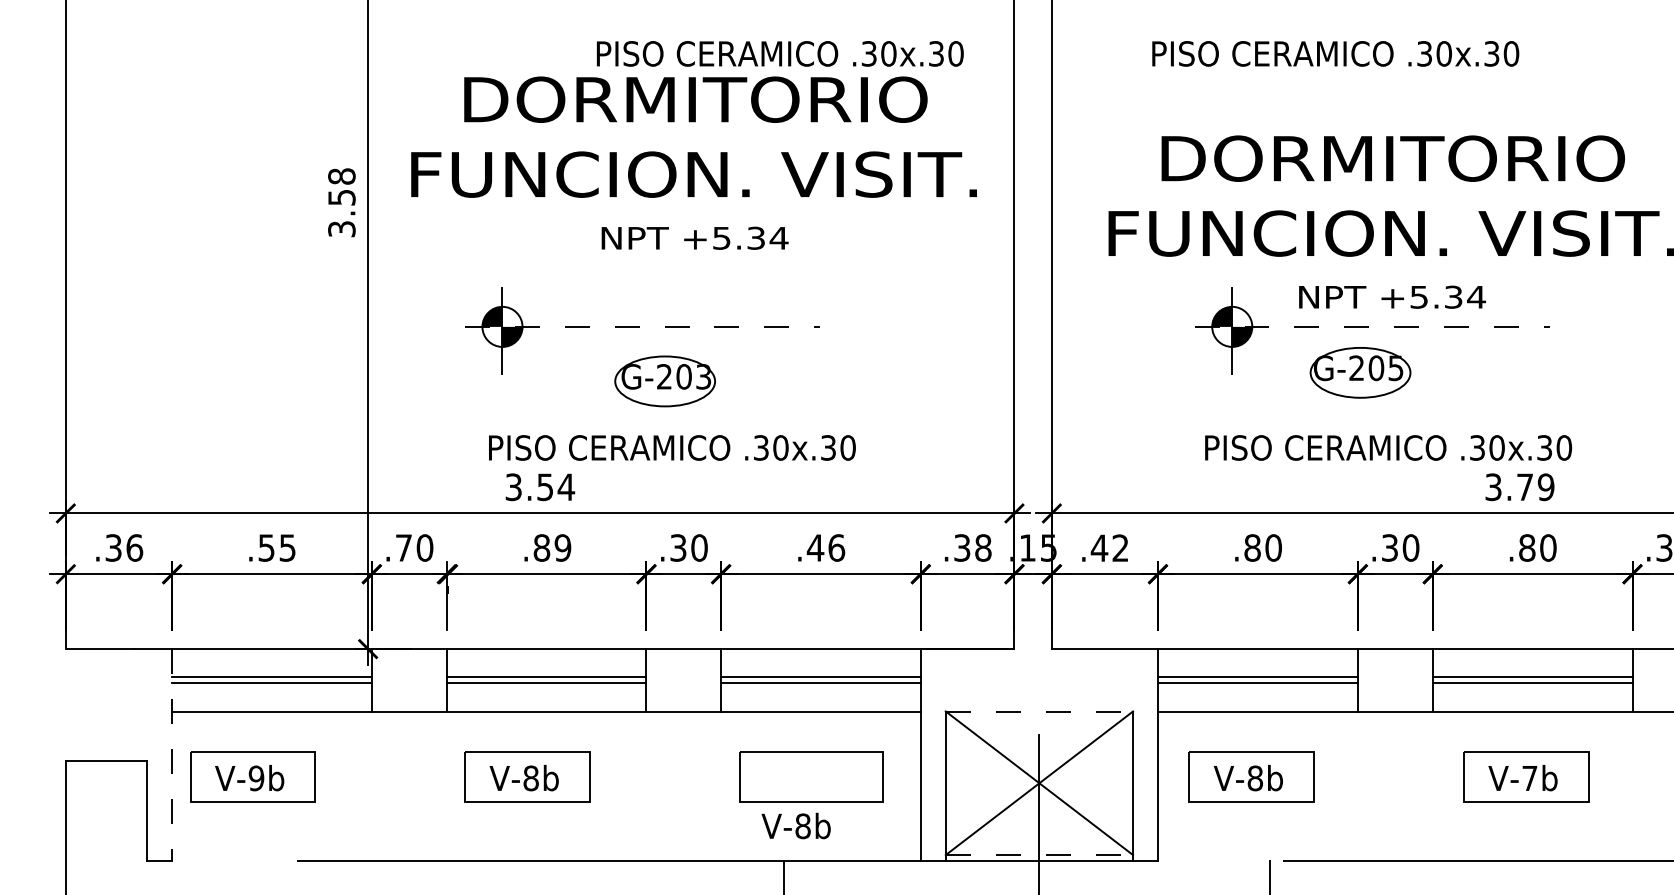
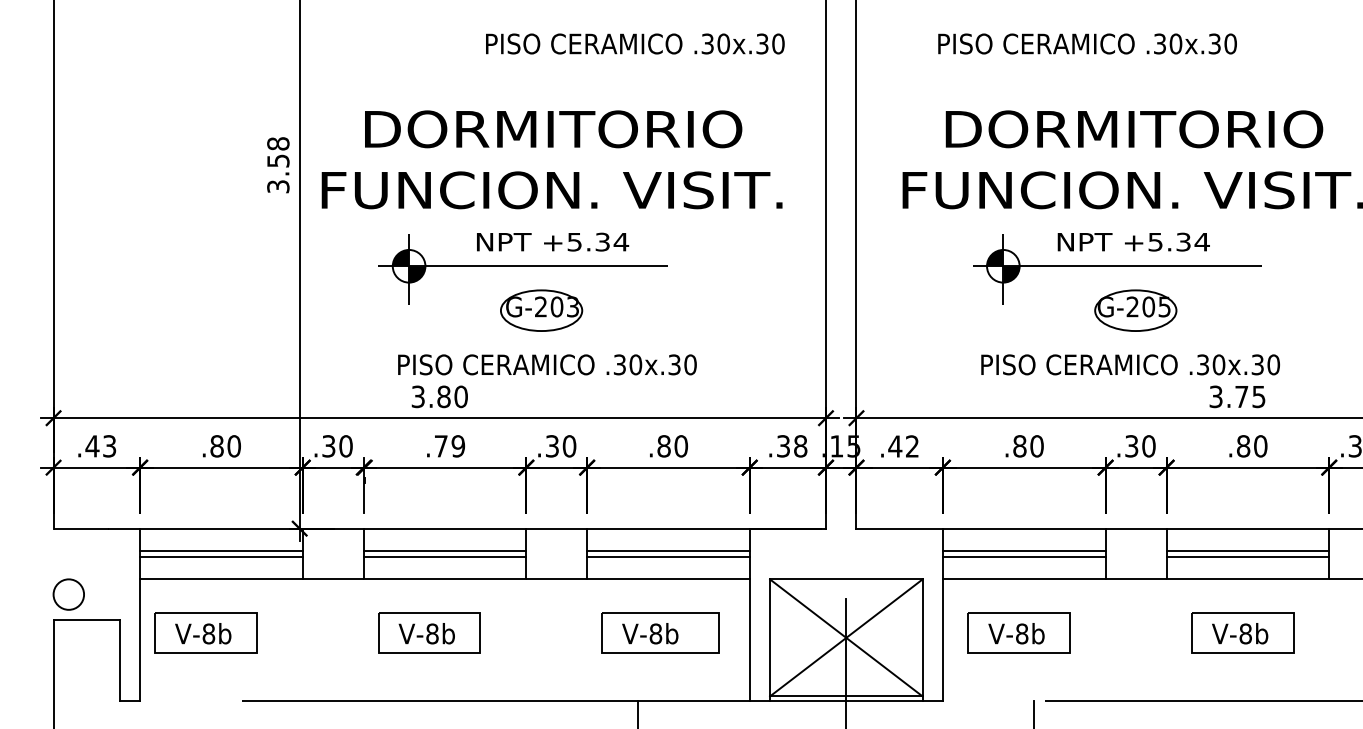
text: (693, 162) -> (551, 180), moved
line: (642, 327) -> (523, 266), dashed -> solid
line: (1372, 327) -> (1117, 266), dashed -> solid
part: (1360, 372) -> (1135, 310), moved
text: (555, 486) -> (452, 396), 3.54 -> 3.80
text: (1545, 486) -> (1258, 396), 3.79 -> 3.75
text: (123, 548) -> (100, 446), .36 -> .43
text: (276, 548) -> (225, 446), .55 -> .80
text: (403, 548) -> (328, 446), .70 -> .30
text: (541, 548) -> (440, 446), .89 -> .79
text: (825, 548) -> (672, 446), .46 -> .80
line: (1039, 711) -> (846, 579), dashed -> solid
circle: (84, 729) -> (68, 594), added
line: (172, 755) -> (140, 615), dashed -> solid
text: (256, 777) -> (208, 633), V-9b -> V-8b
text: (1529, 777) -> (1245, 633), V-7b -> V-8b
text: (796, 825) -> (650, 633), moved
line: (1039, 855) -> (846, 696), dashed -> solid

